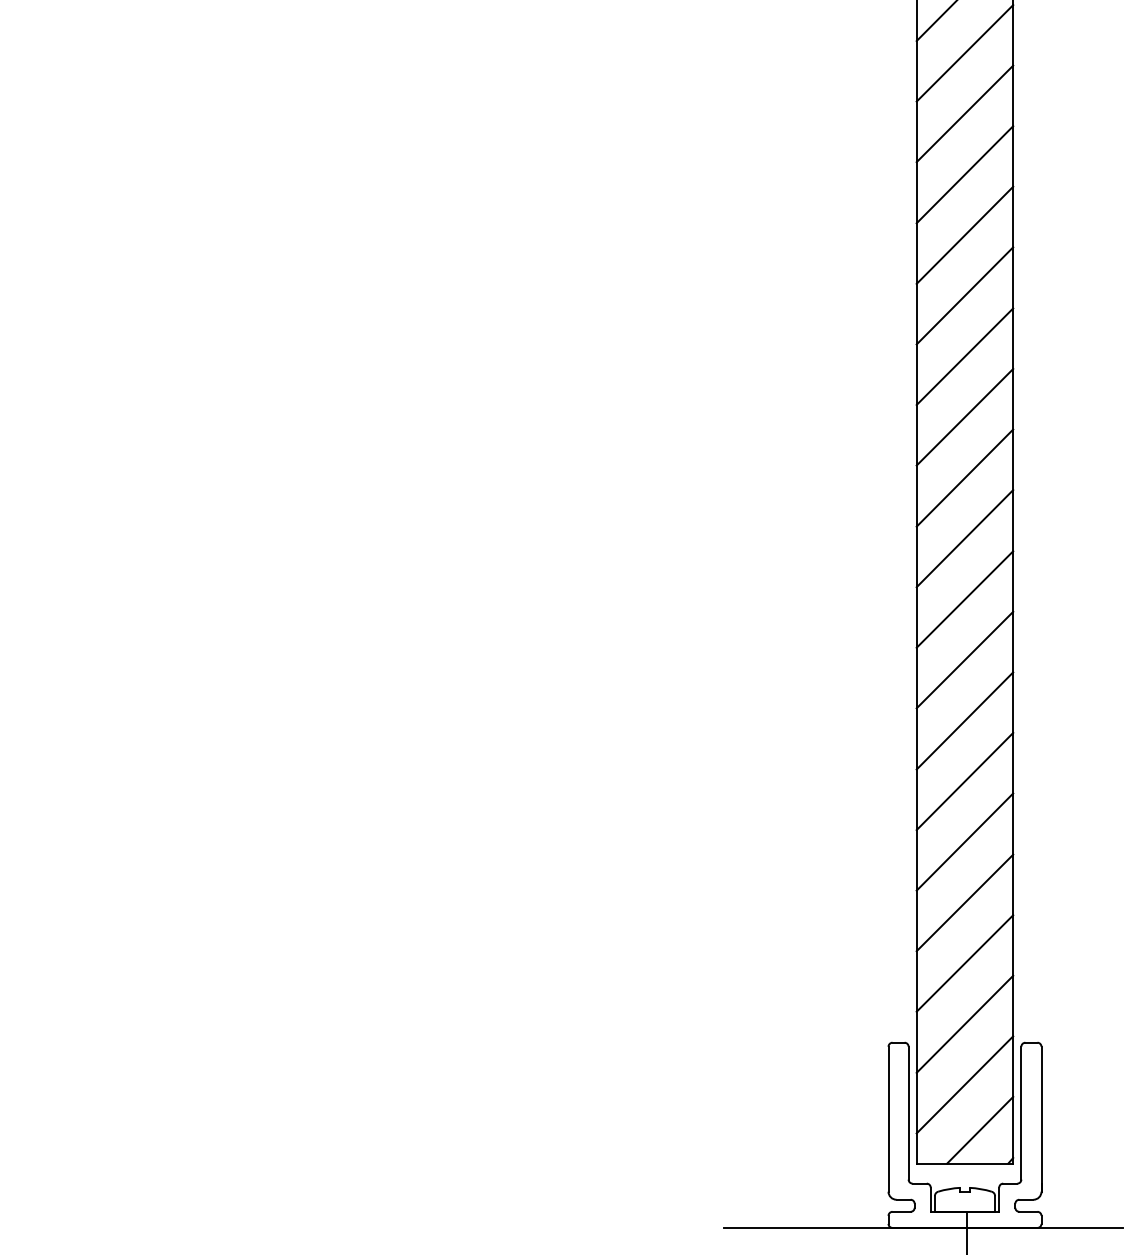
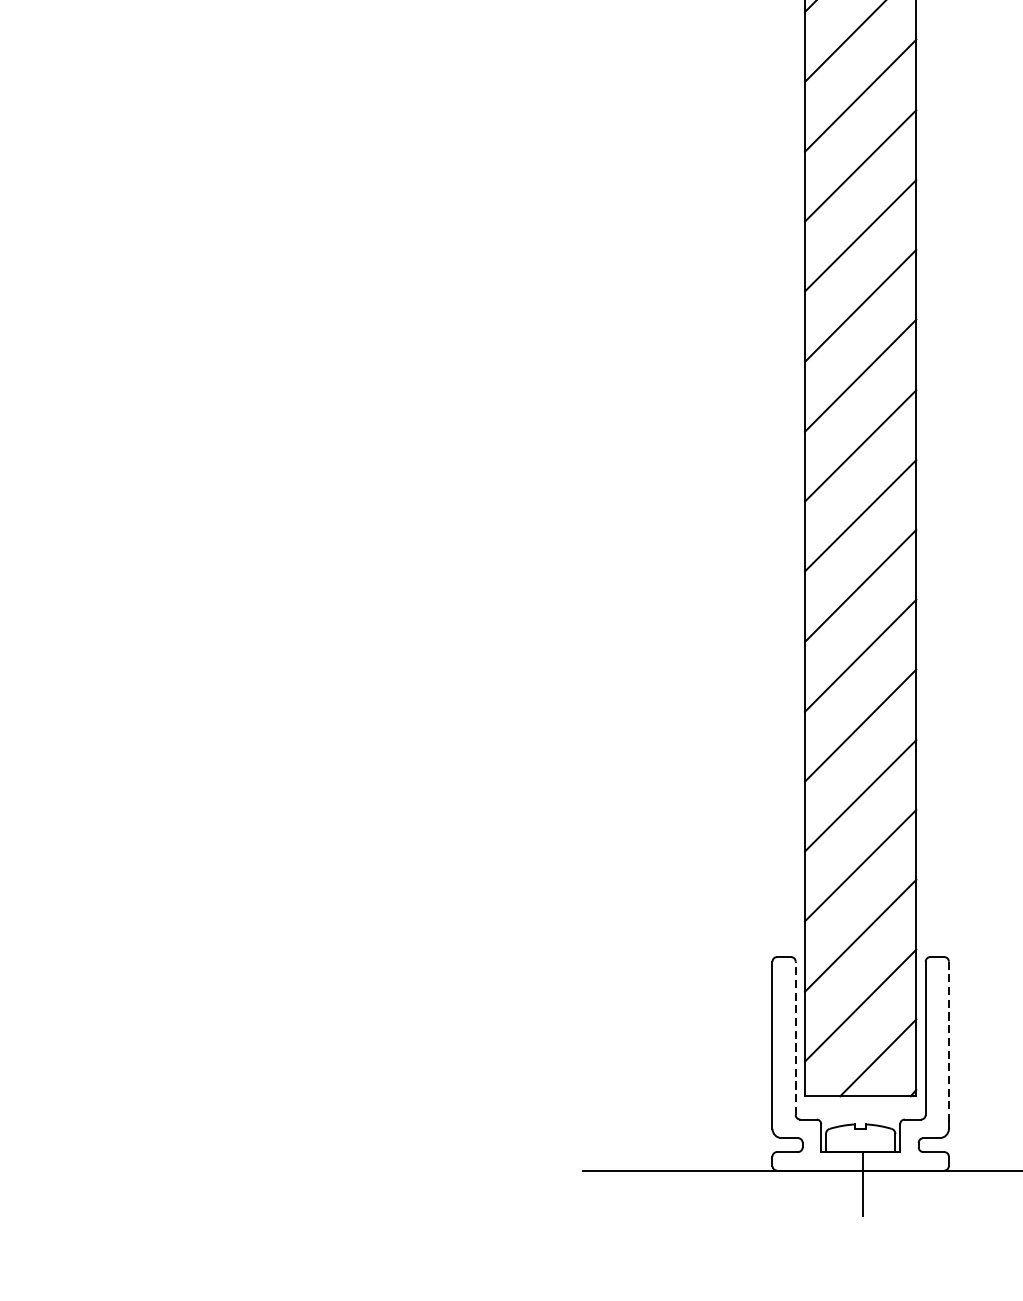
line: (908, 1112) -> (795, 1037), solid -> dashed
line: (1041, 1119) -> (948, 1045), solid -> dashed

